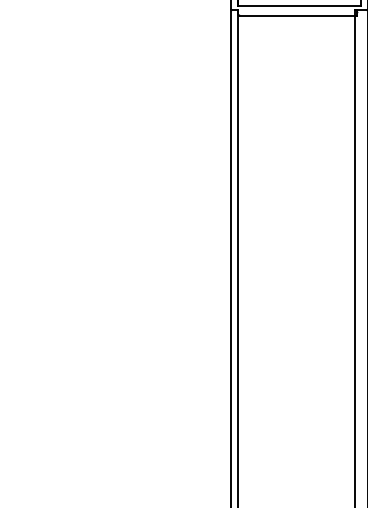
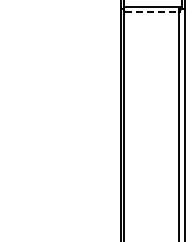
line: (296, 15) -> (151, 11), solid -> dashed

